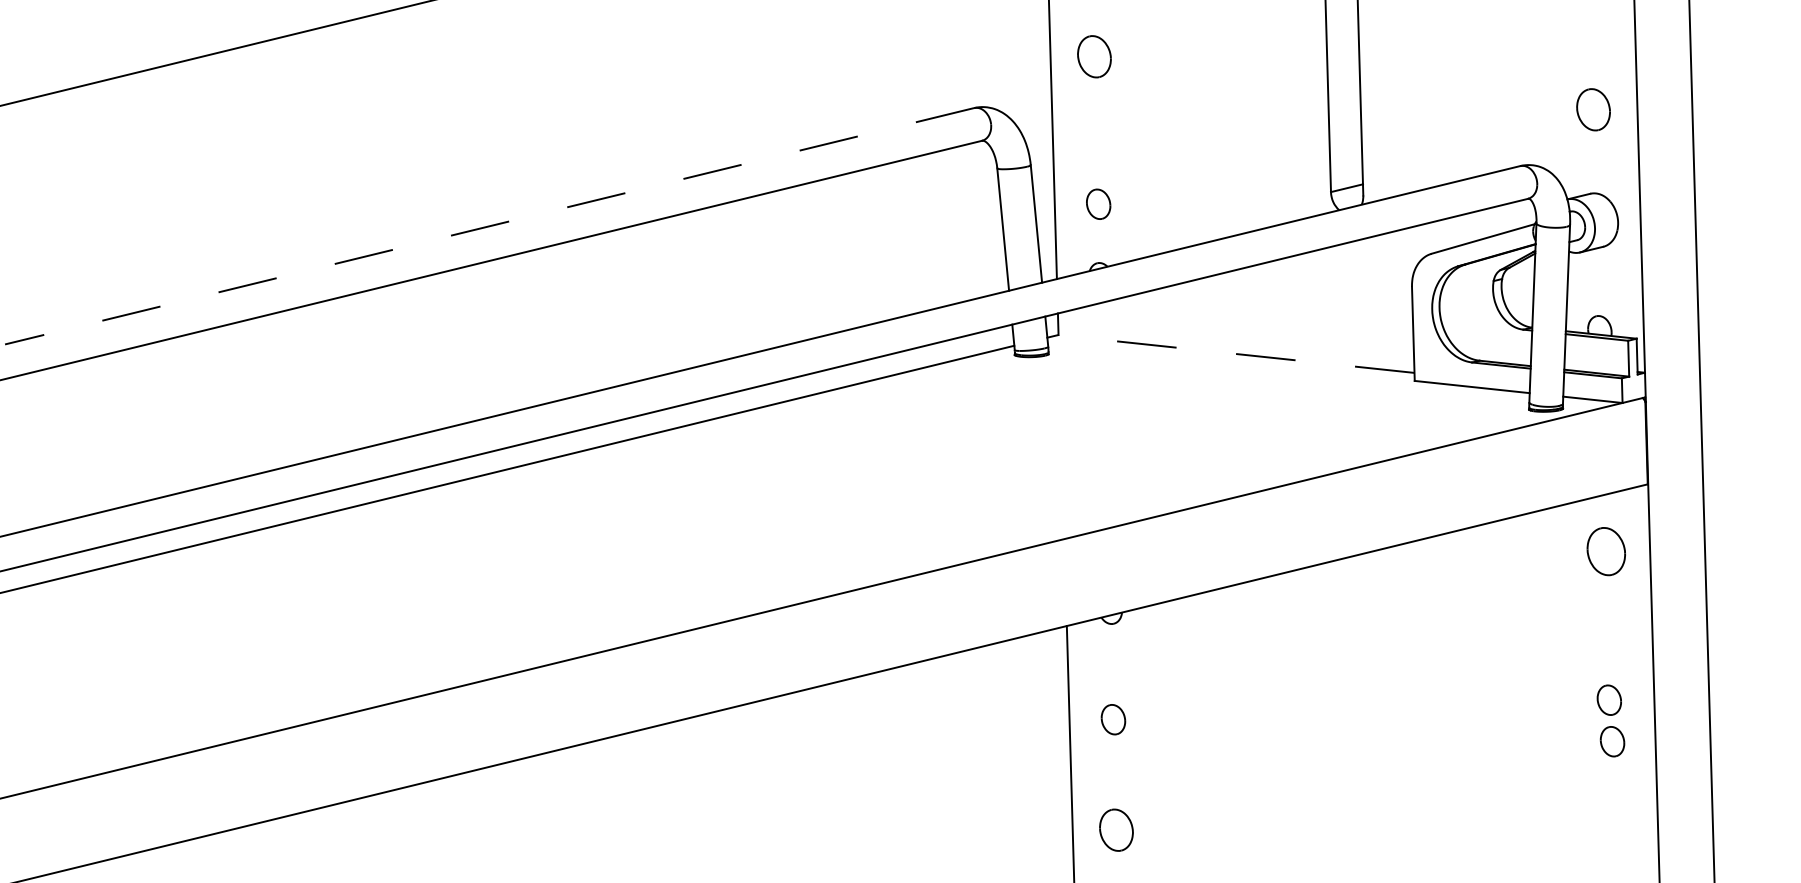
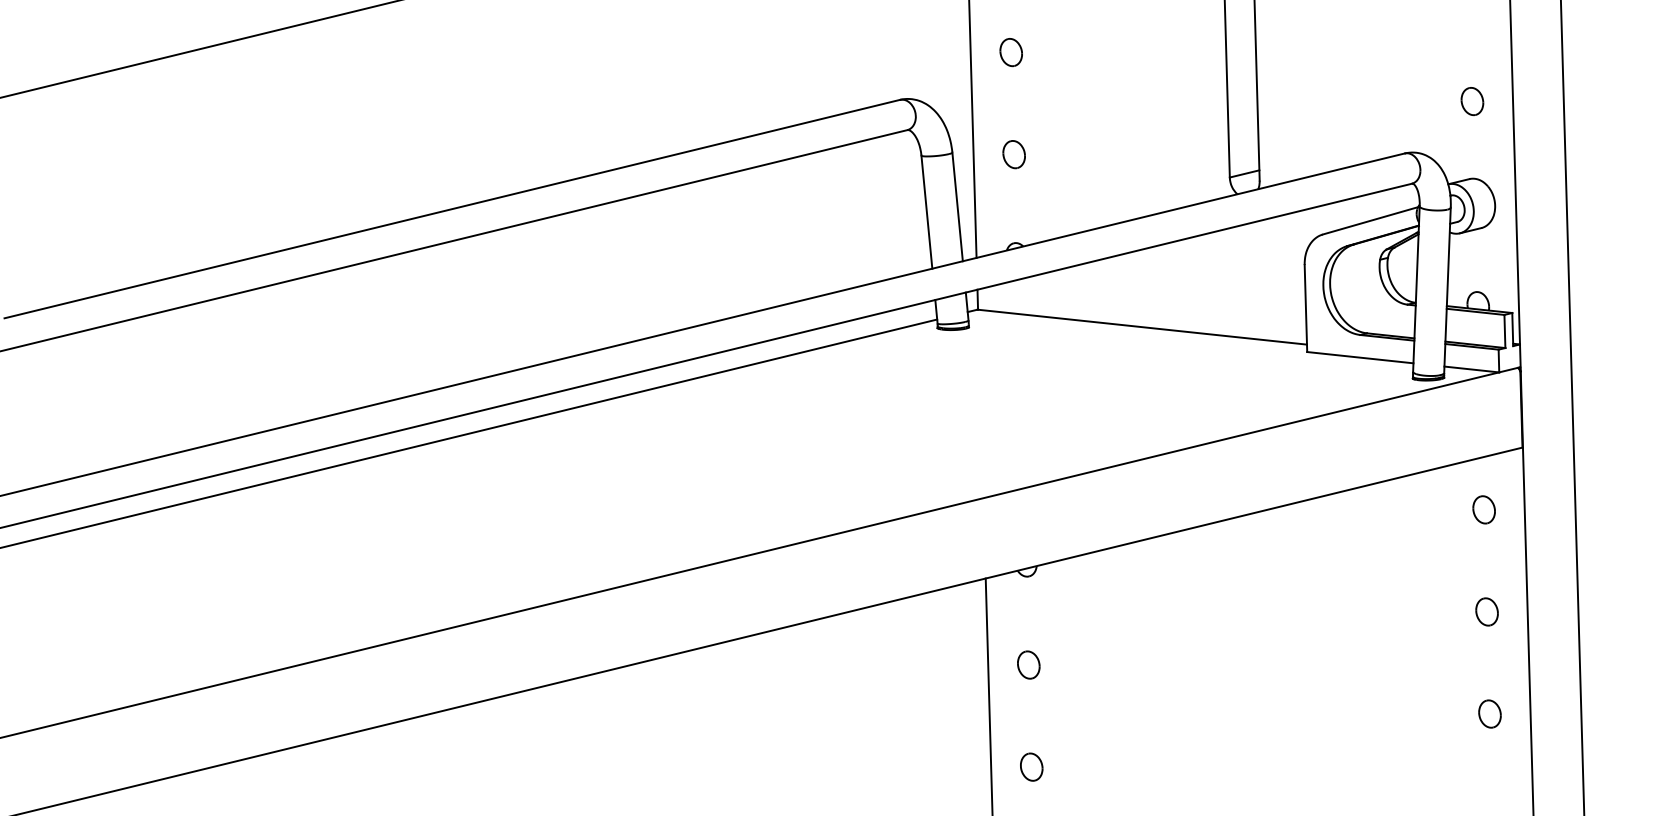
part: (1094, 56) -> (1011, 52), size x0.71
part: (1593, 109) -> (1472, 101), size x0.71
part: (1098, 203) -> (1014, 153), moved
line: (489, 226) -> (452, 209), dashed -> solid
line: (1235, 353) -> (1141, 326), dashed -> solid
part: (1605, 551) -> (1483, 509), size x0.62
part: (1608, 699) -> (1486, 611), moved
part: (1612, 741) -> (1489, 713), moved
part: (1116, 829) -> (1031, 766), size x0.71

